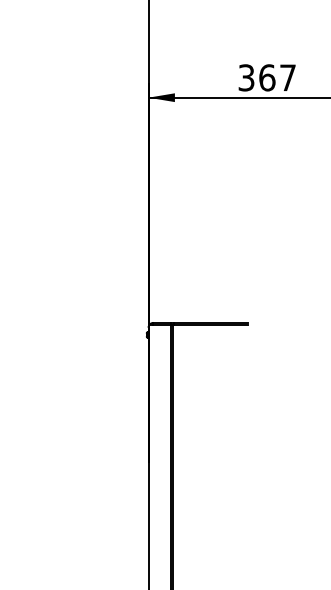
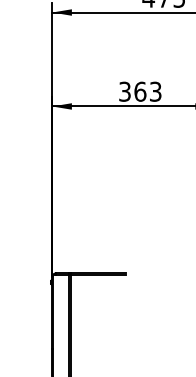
text: (287, 77) -> (155, 91), 367 -> 363

